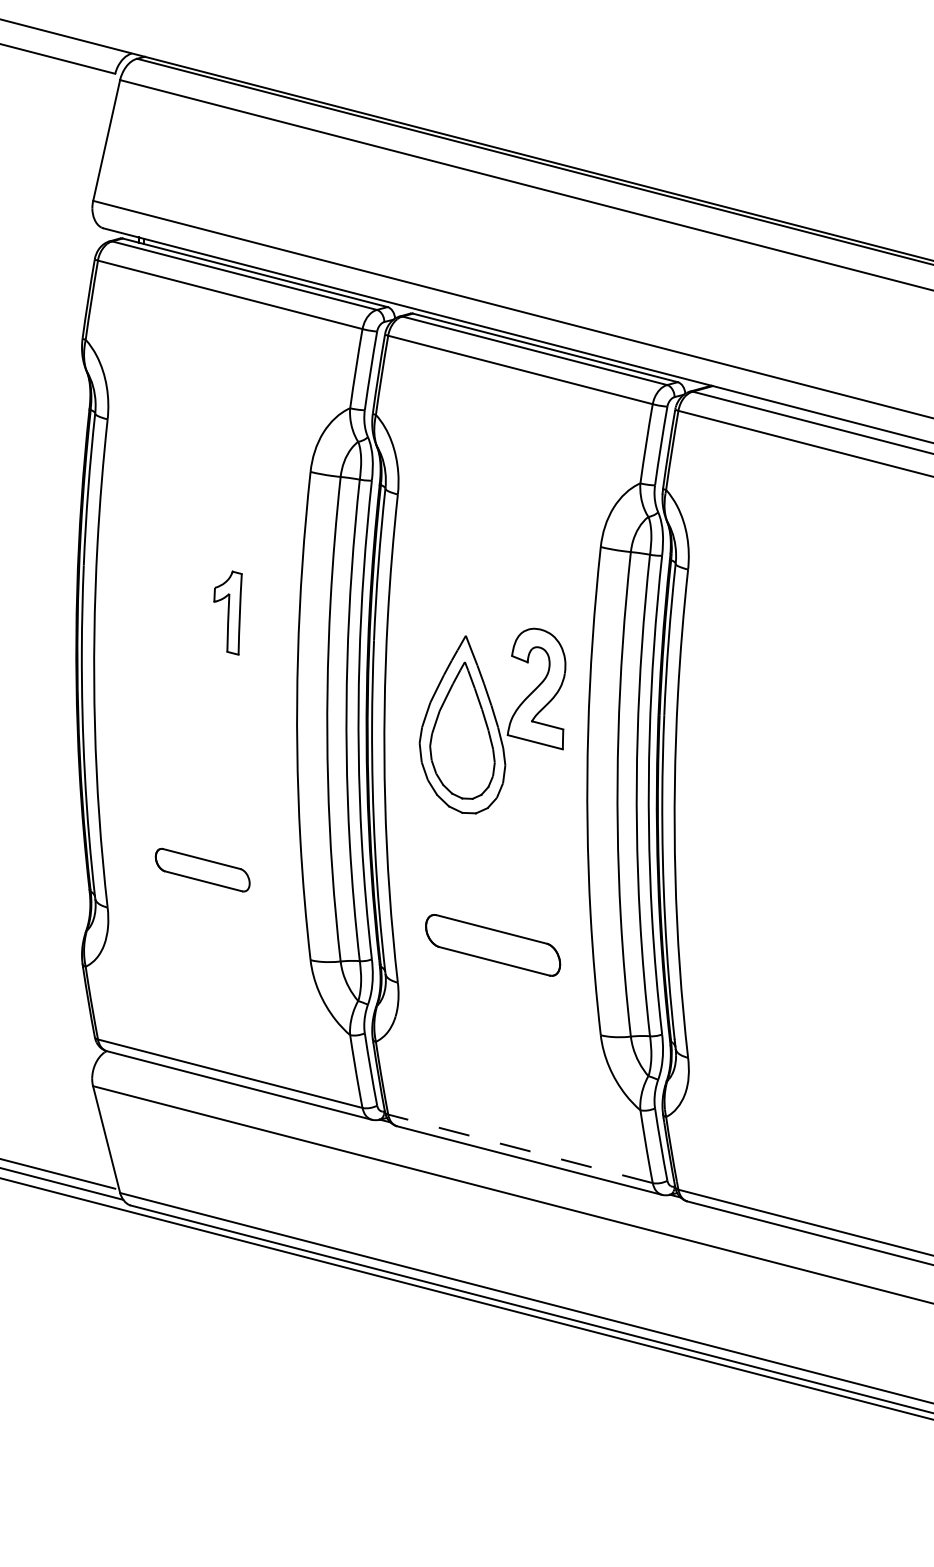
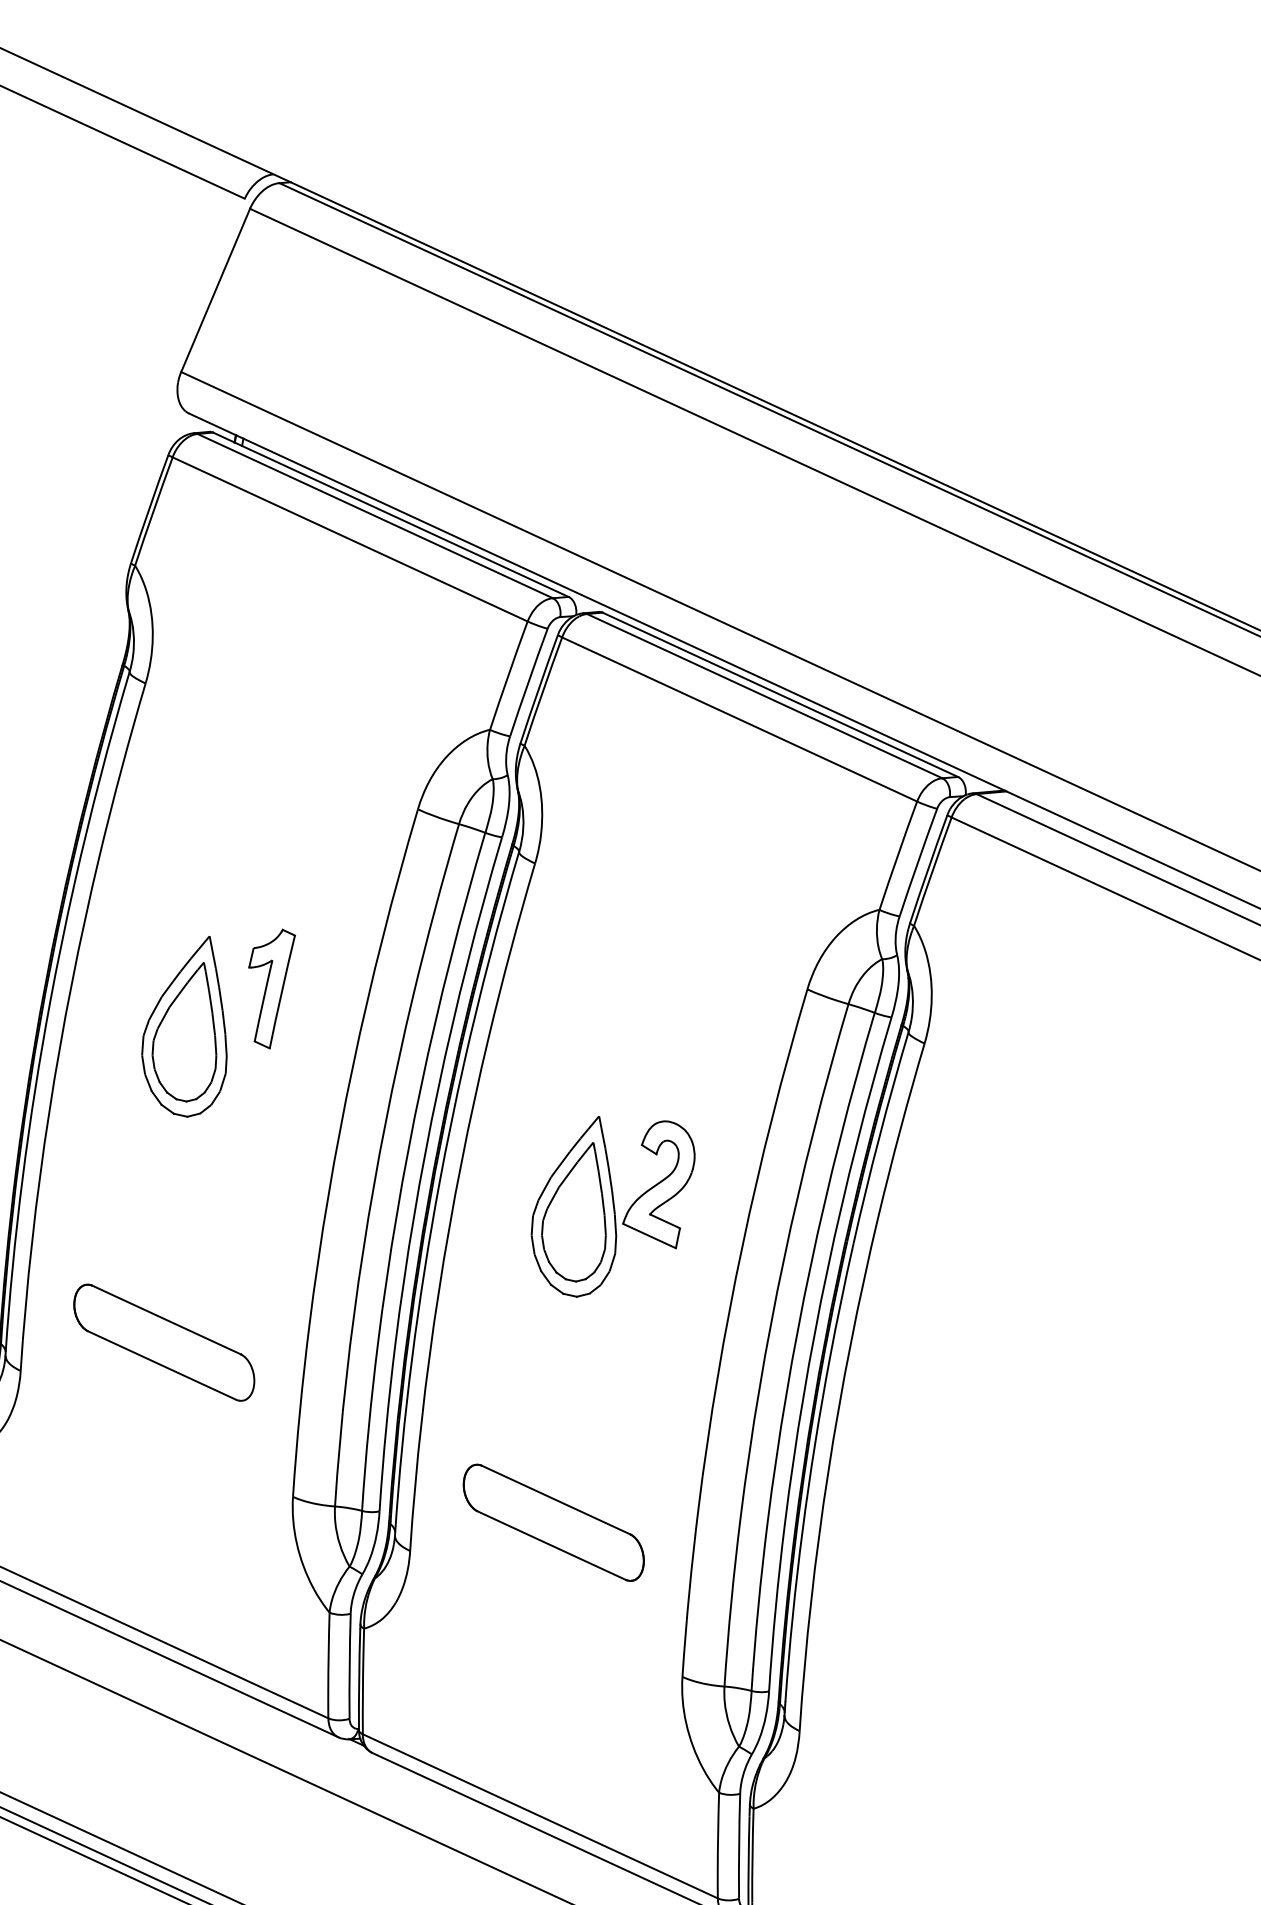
part: (180, 648) -> (189, 1024), added
part: (492, 721) -> (610, 1207), size x0.71
part: (202, 869) -> (164, 1341), size x1.43
line: (520, 1148) -> (540, 1815), dashed -> solid

